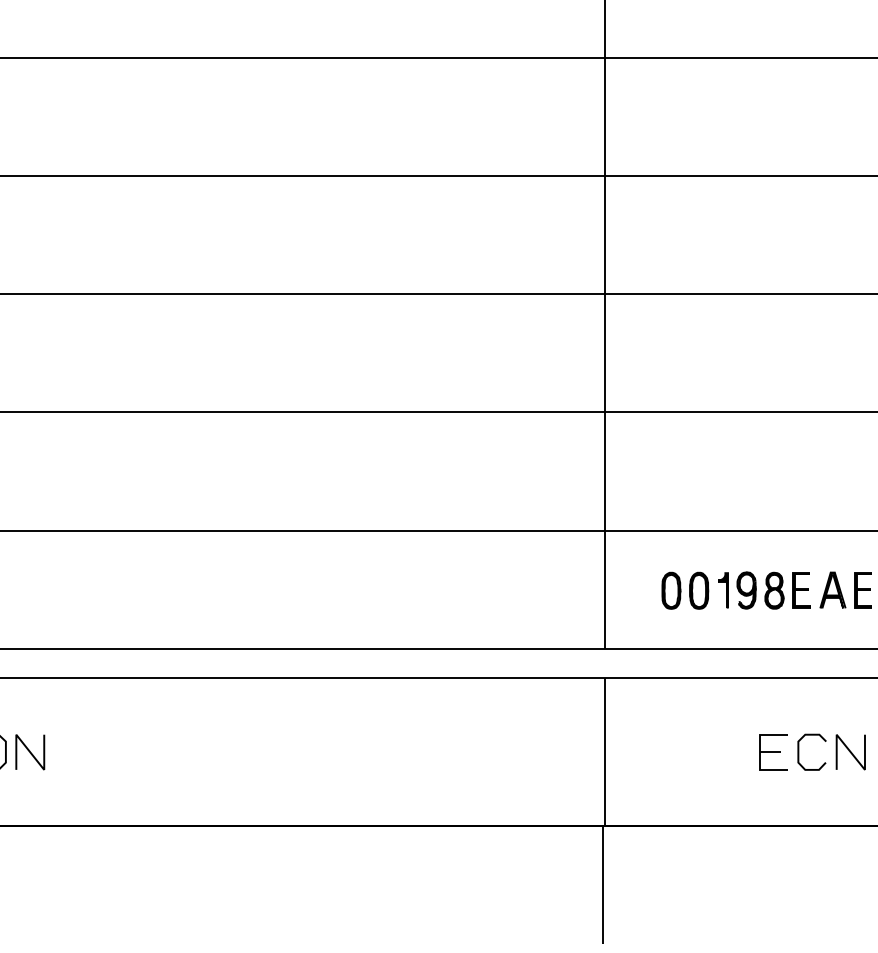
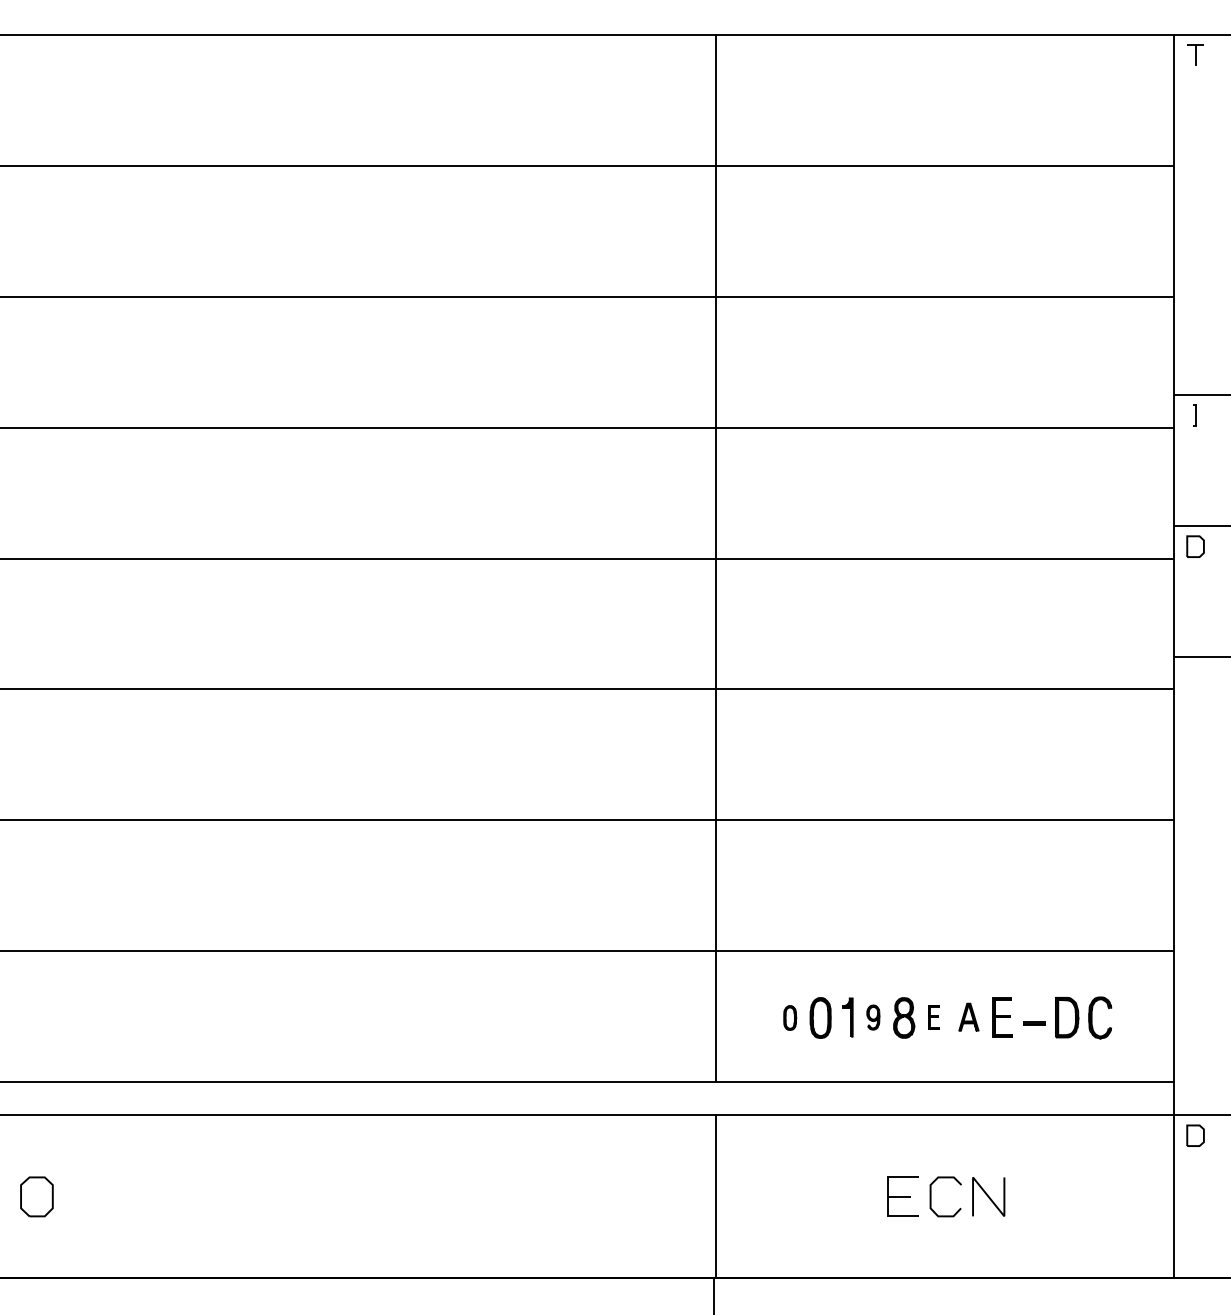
part: (671, 590) -> (790, 1017), size x0.6
part: (746, 590) -> (873, 1017), size x0.6
part: (800, 590) -> (933, 1017), size x0.6
part: (832, 590) -> (968, 1017), size x0.7
line: (29, 751) -> (79, 1196), removed

